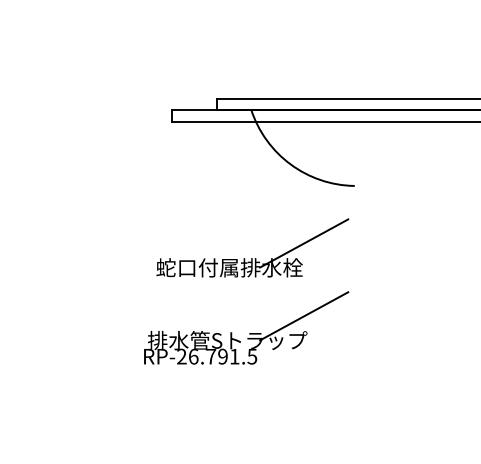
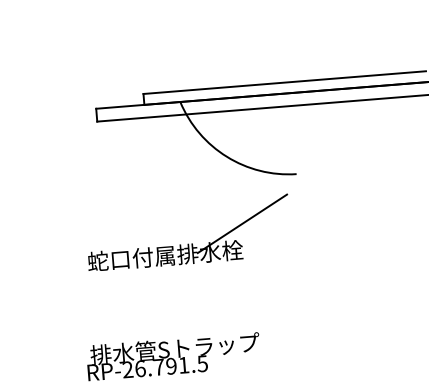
part: (252, 258) -> (188, 244), moved
line: (304, 316) -> (254, 316), removed

